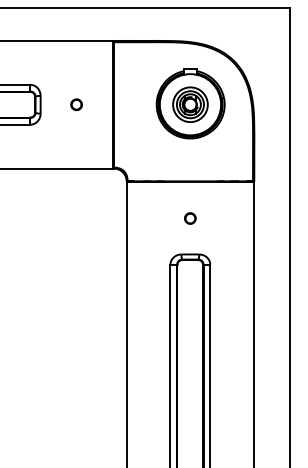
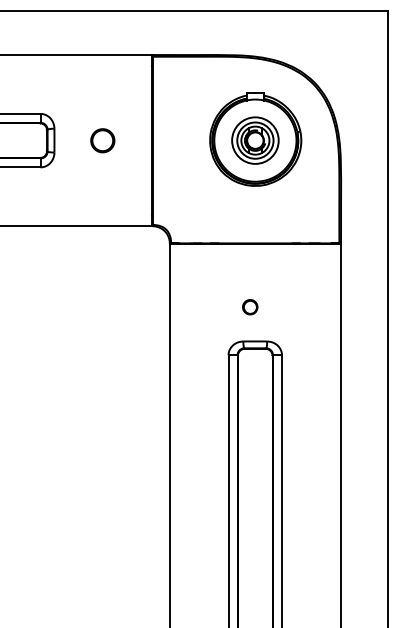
part: (76, 104) -> (102, 140), size x1.6
part: (190, 218) -> (250, 307), moved

